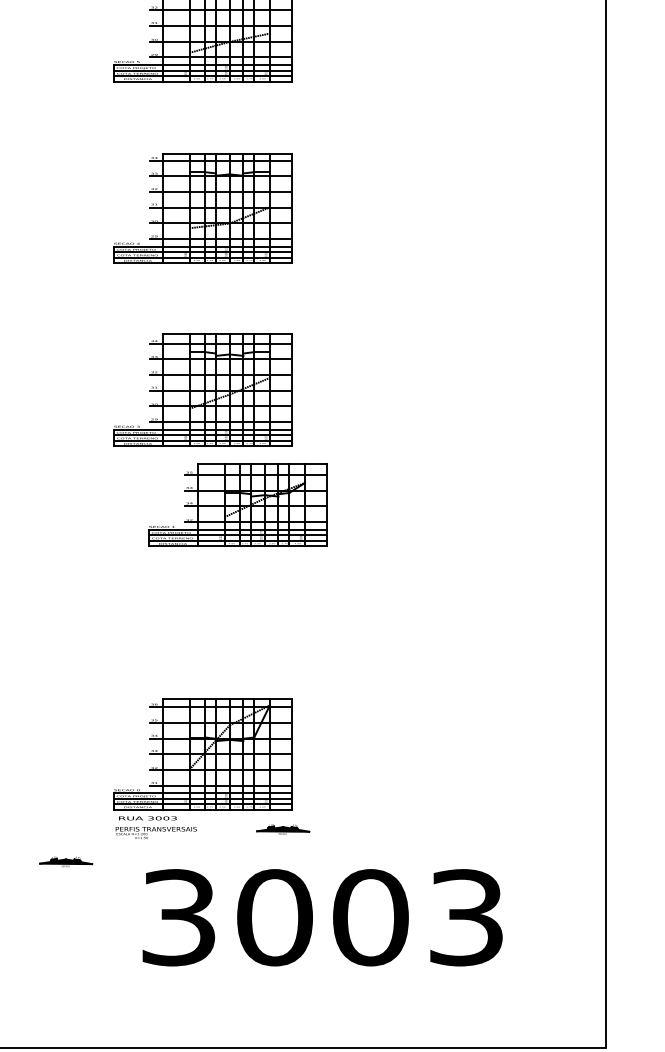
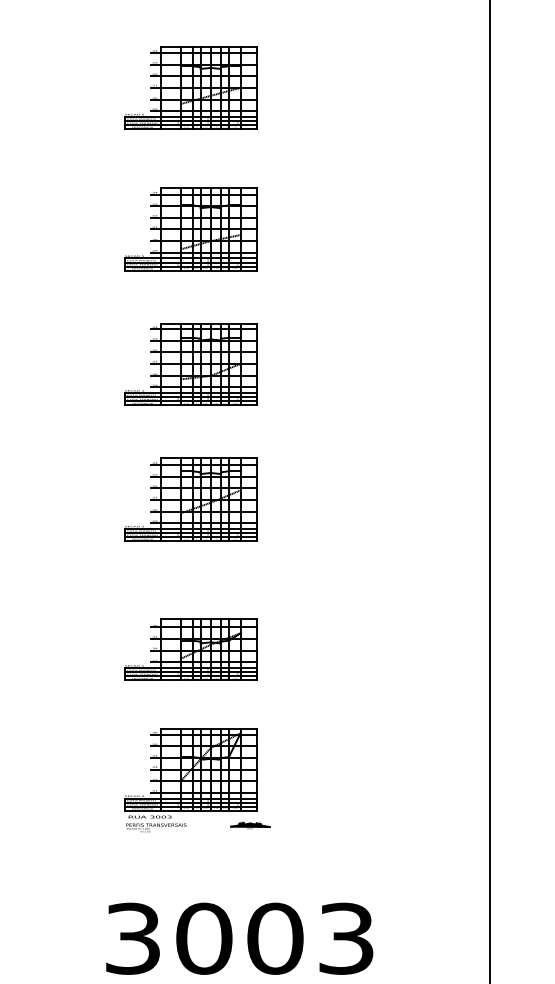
part: (237, 504) -> (190, 649), moved
part: (66, 862) -> (89, 849), removed
text: (322, 917) -> (239, 938), moved

